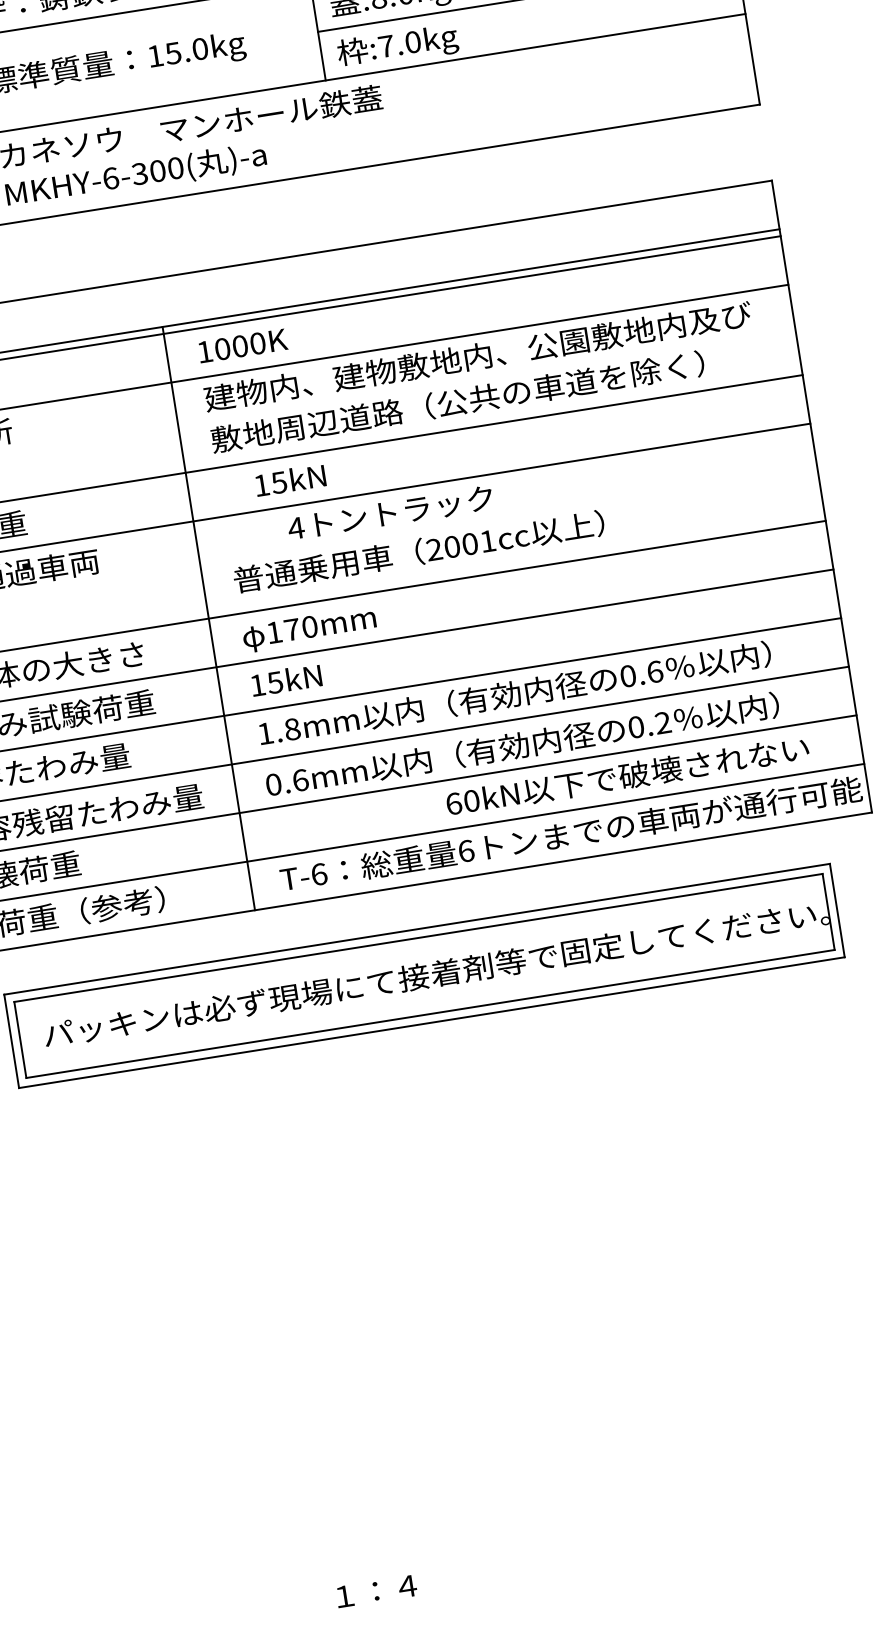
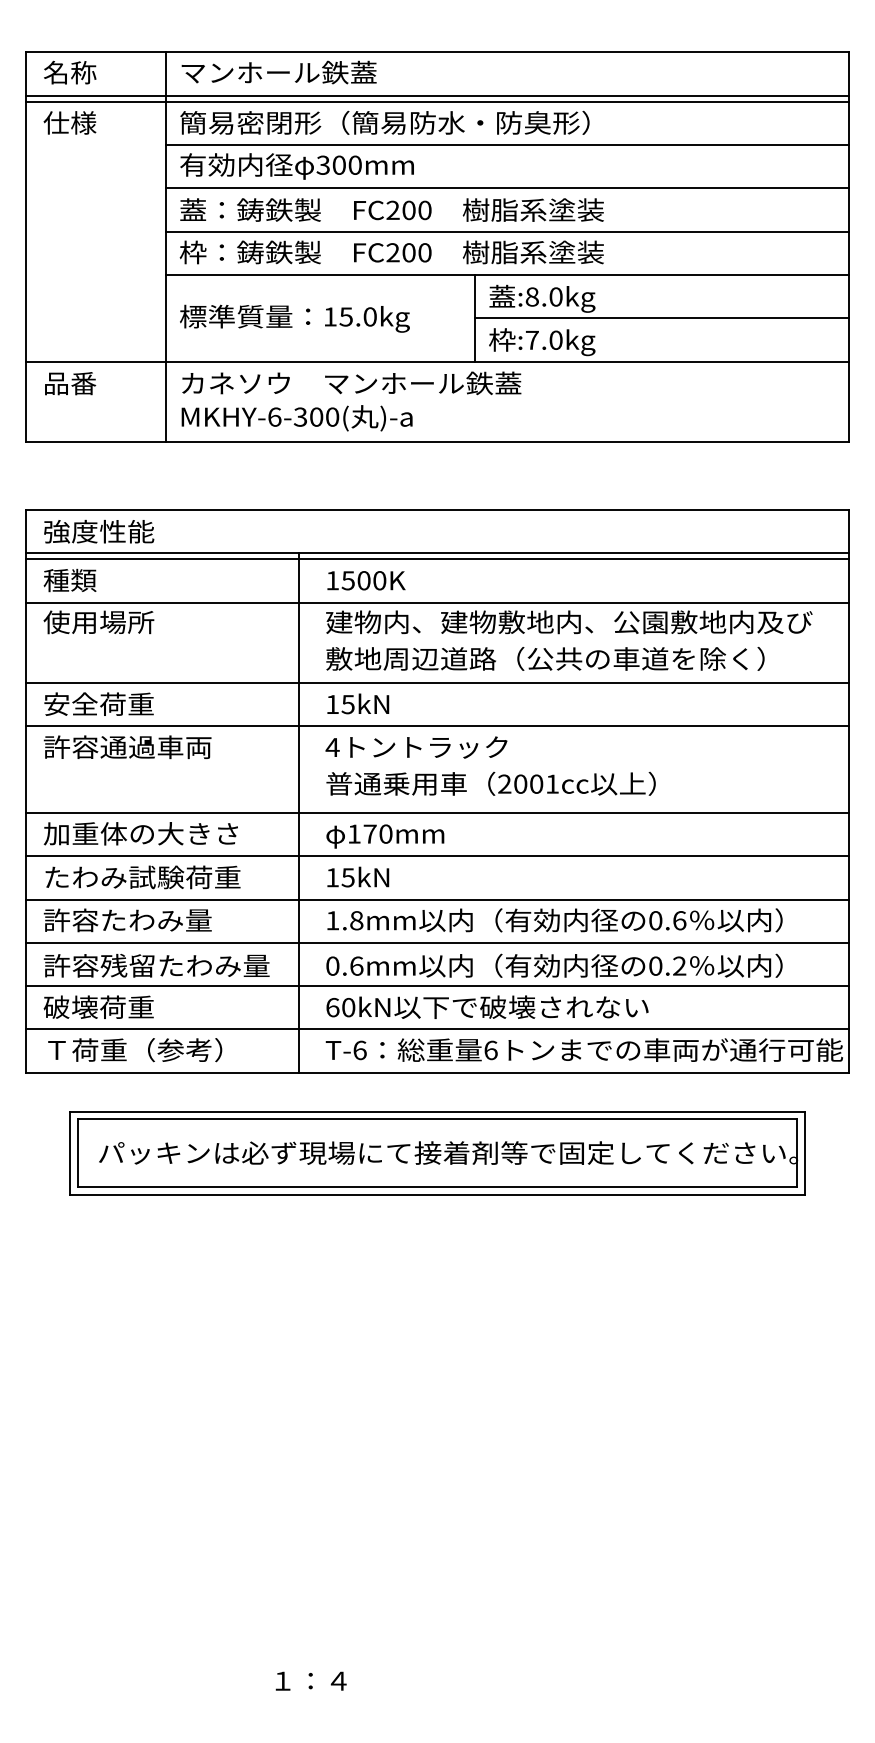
text: (221, 349) -> (347, 580), 1000K -> 1500K
text: (290, 479) -> (358, 703), moved
text: (390, 513) -> (416, 747), moved
text: (627, 775) -> (487, 1006), moved

